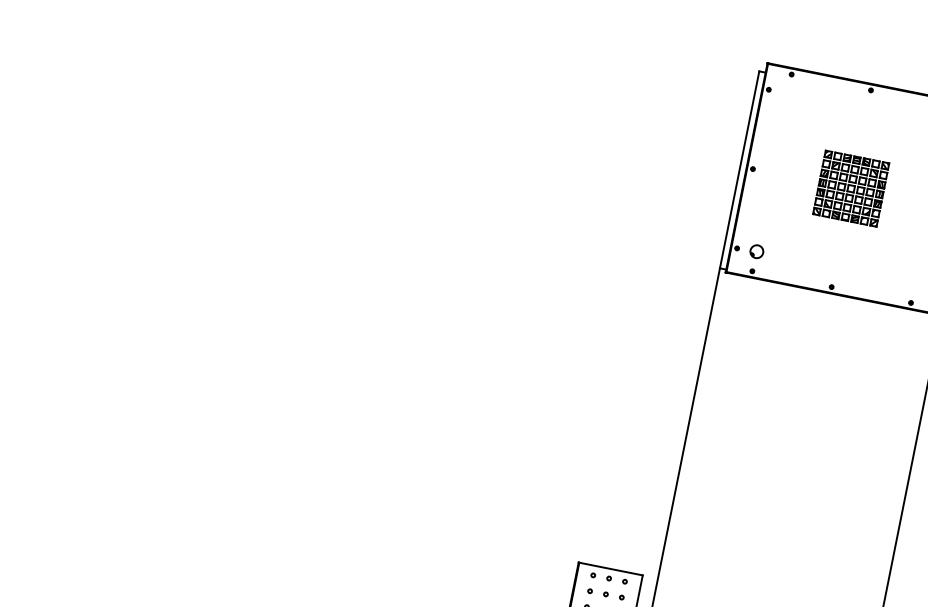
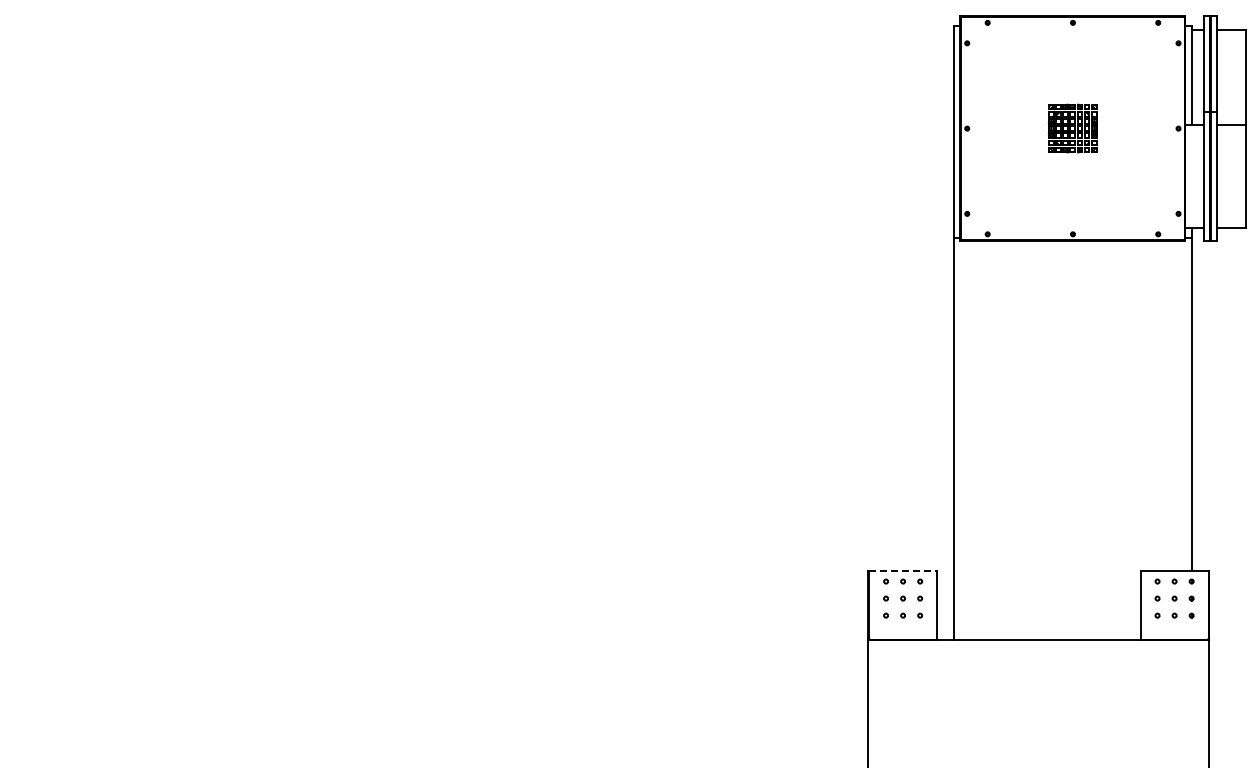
part: (850, 188) -> (1072, 128), size x0.7
part: (756, 250) -> (987, 212), removed
line: (611, 569) -> (903, 571), solid -> dashed

